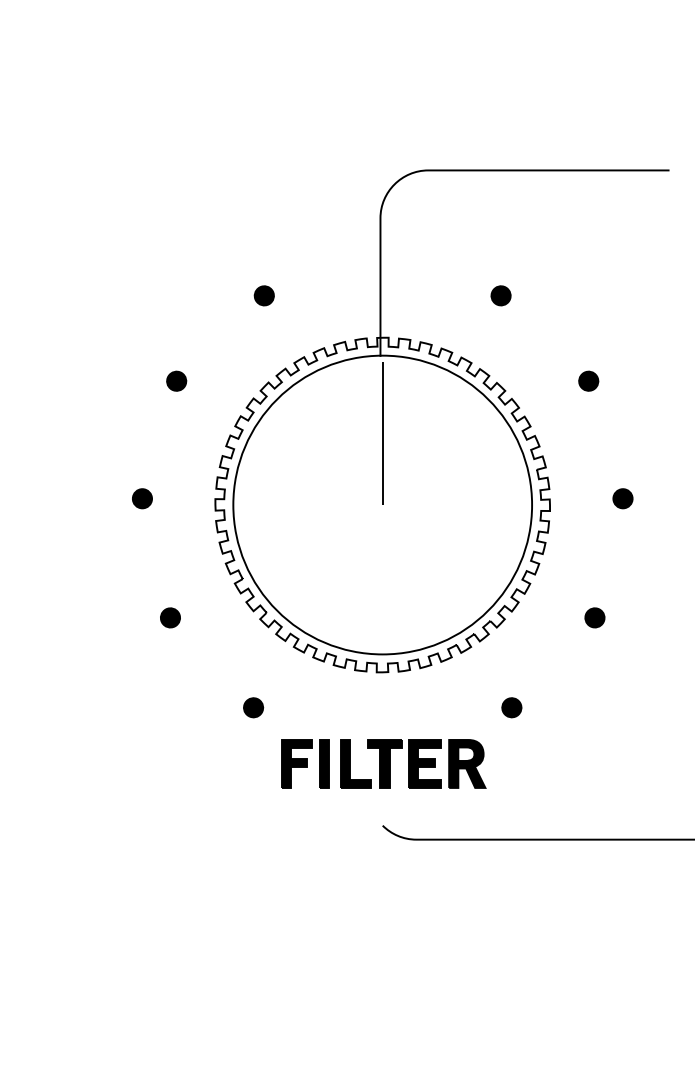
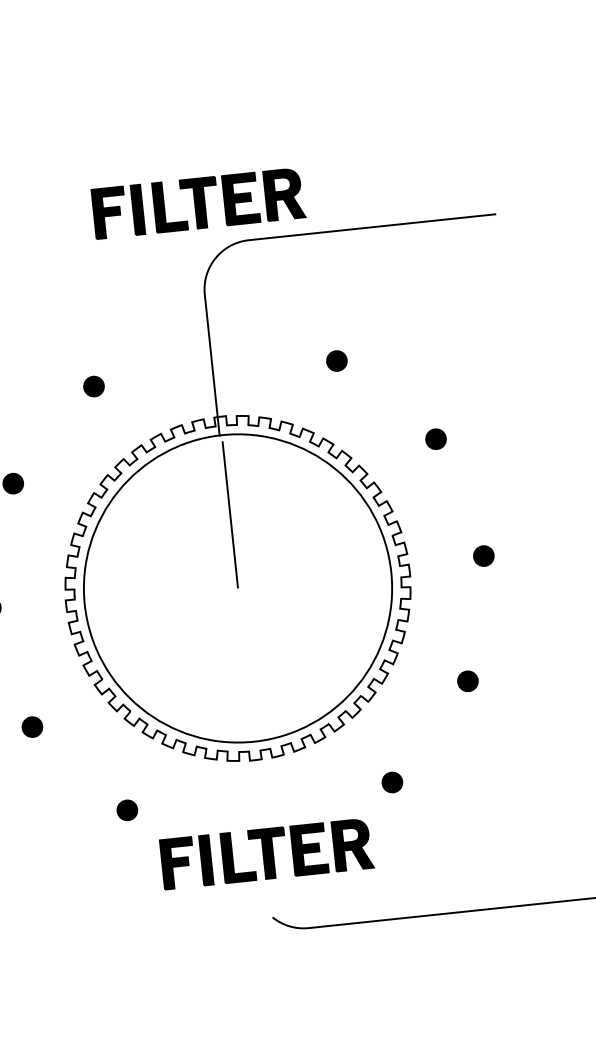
part: (383, 129) -> (198, 203), added

